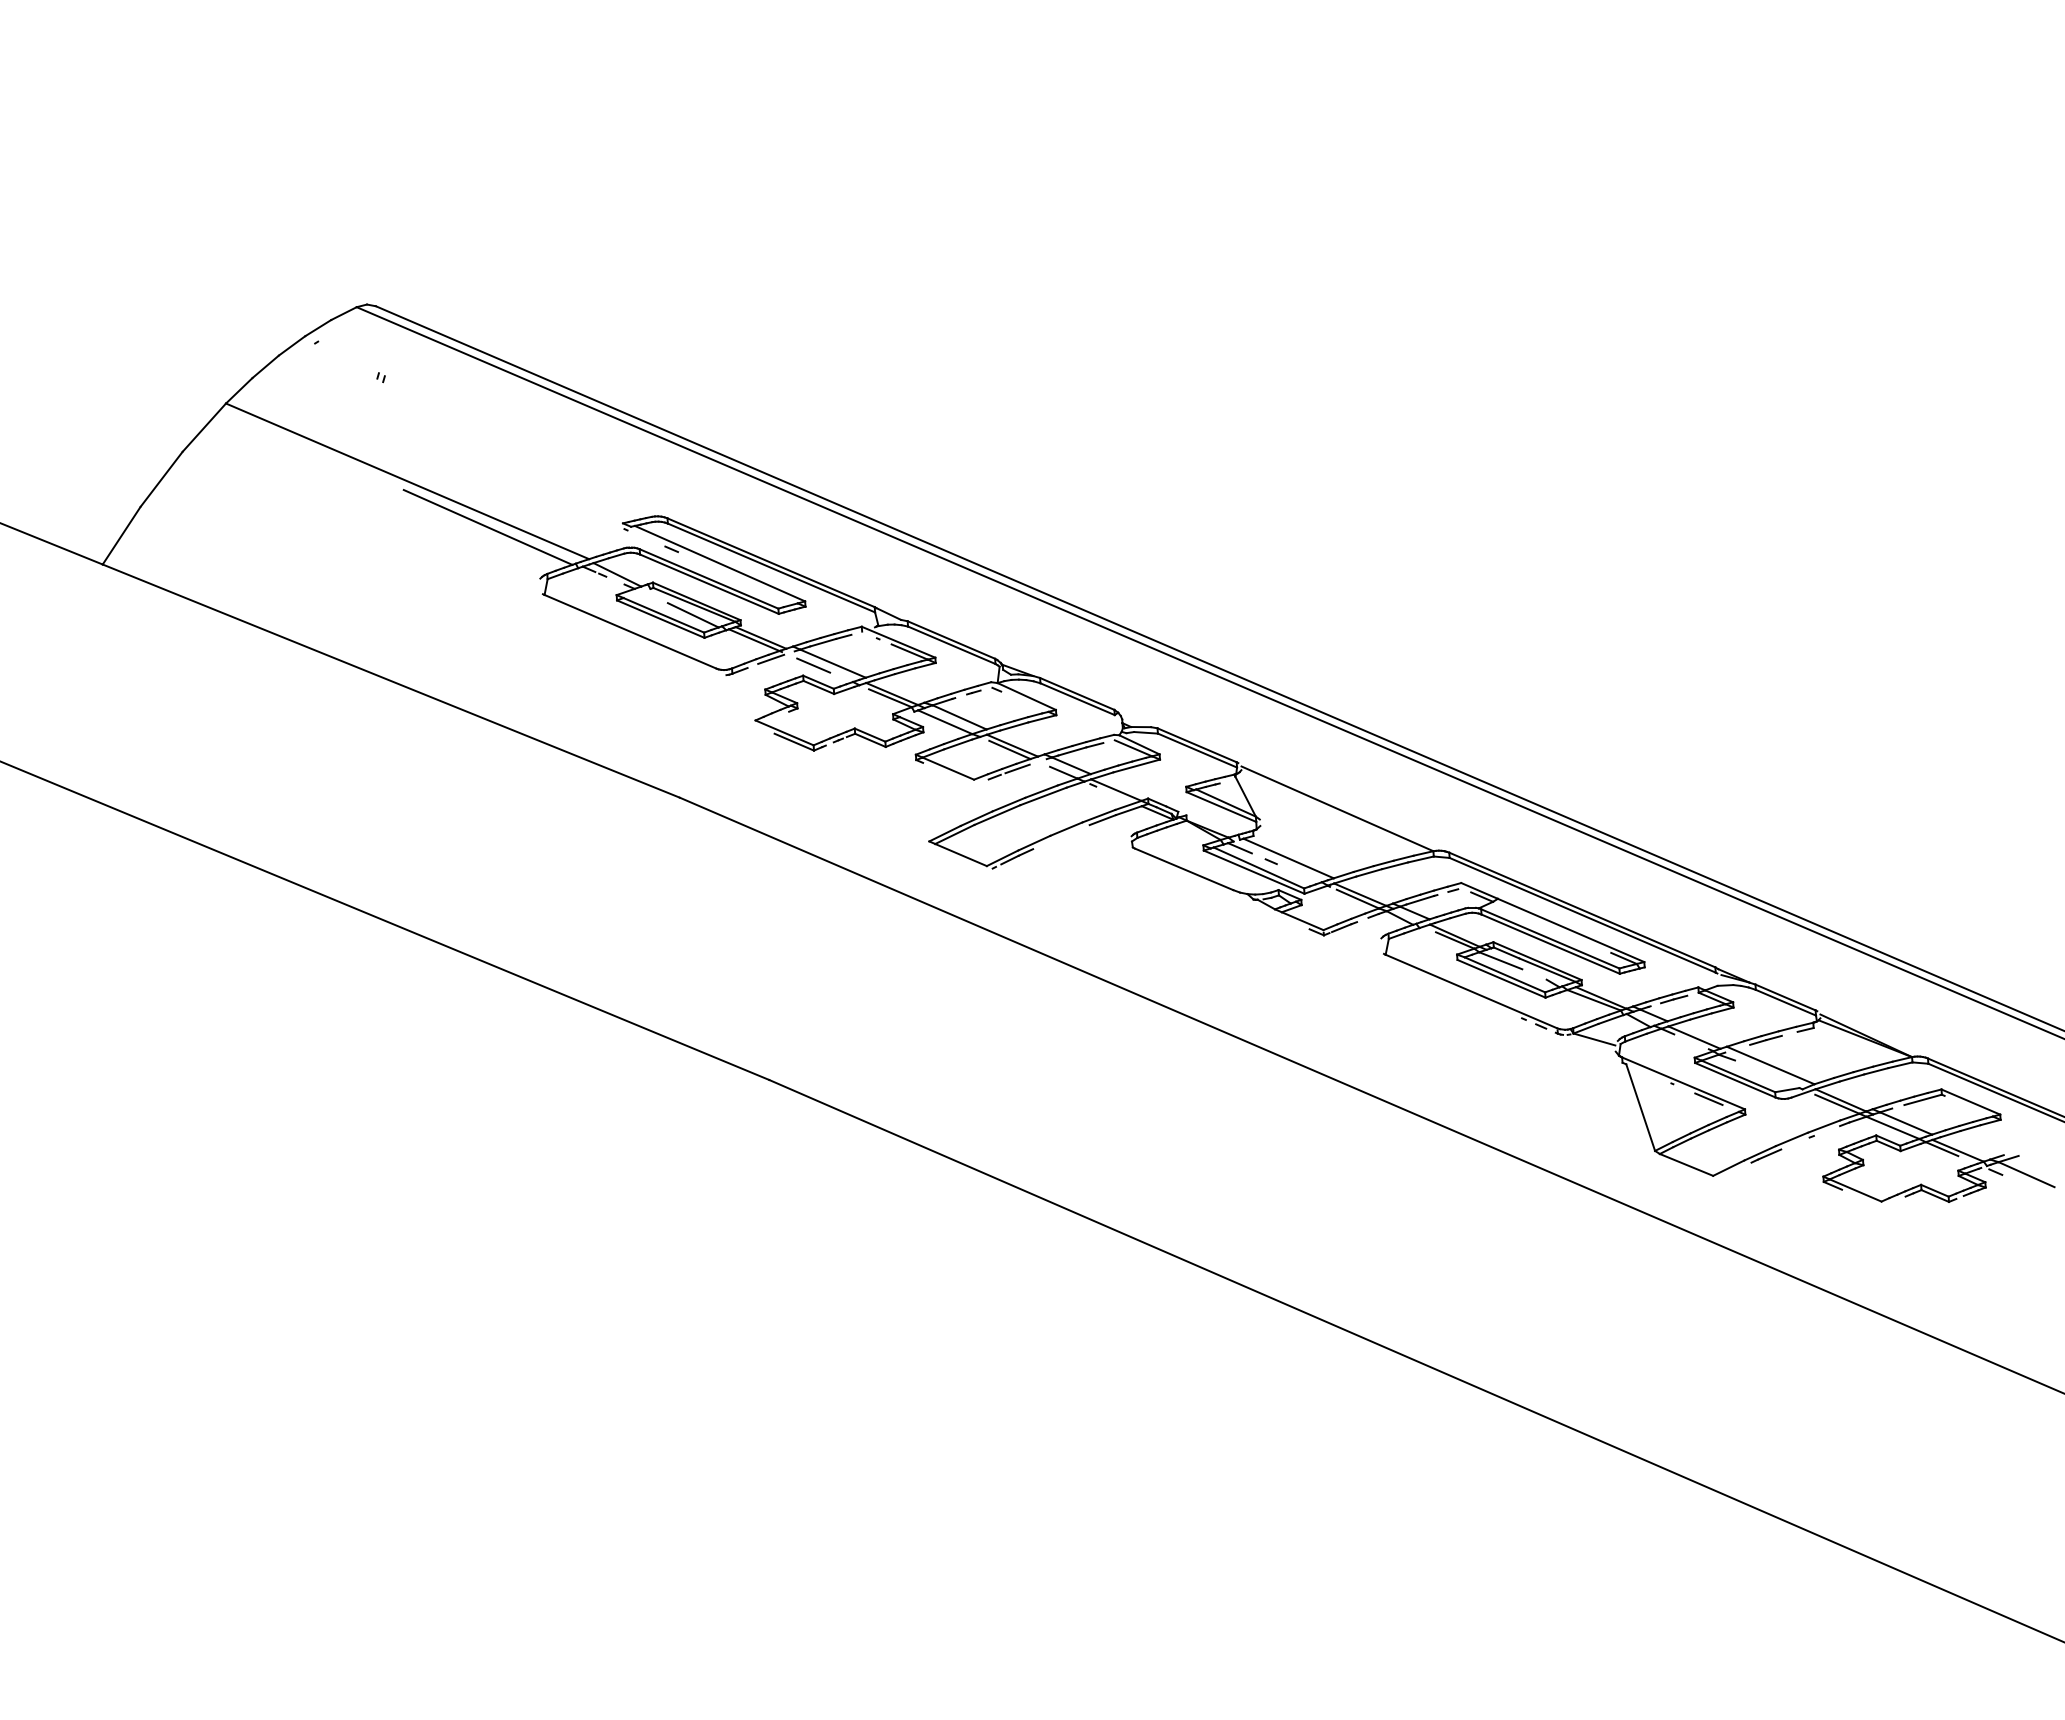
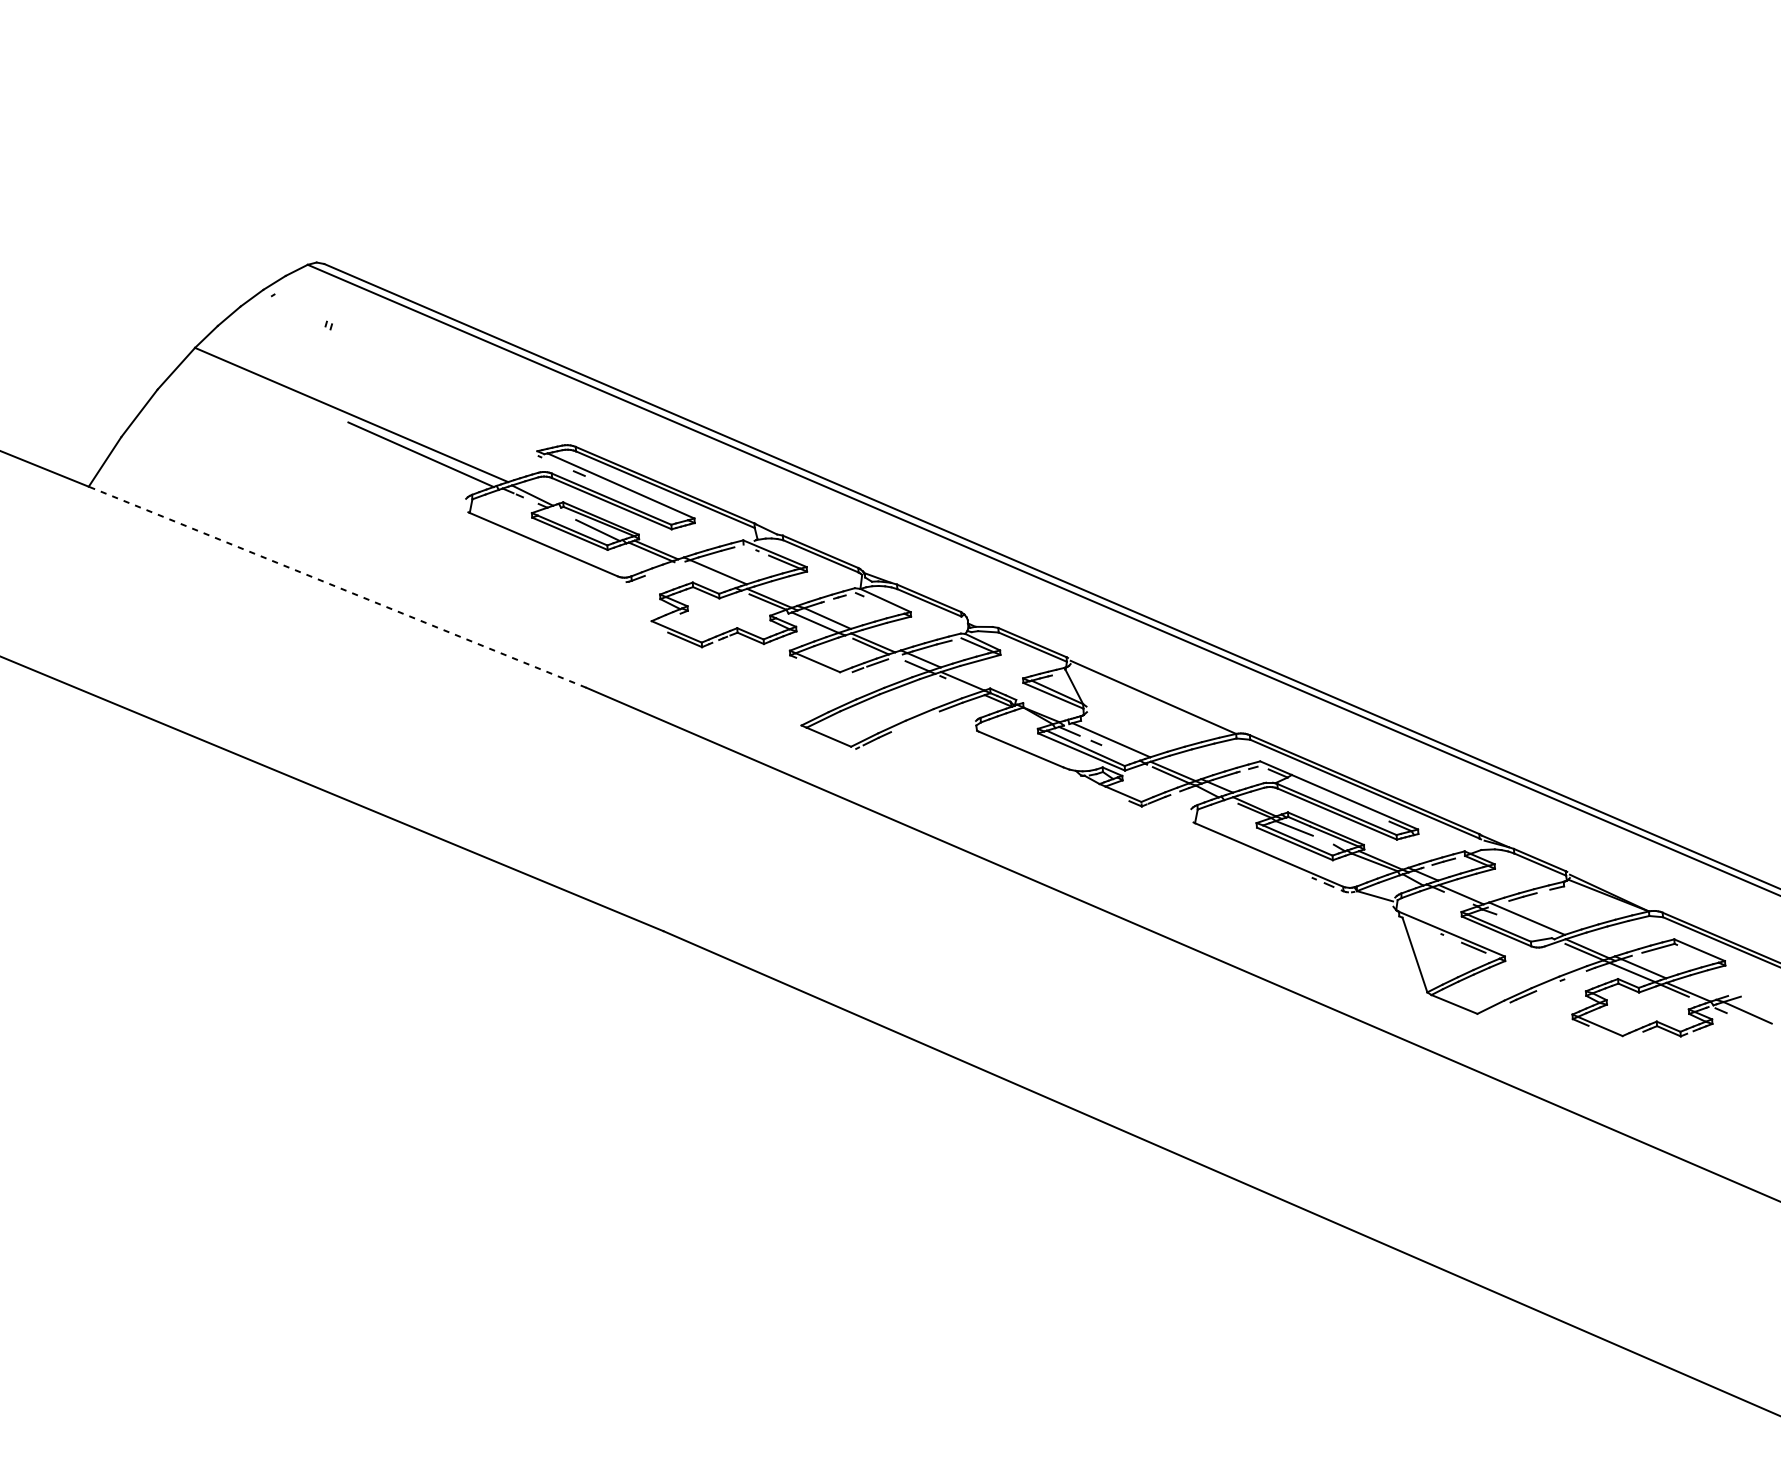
line: (771, 658) -> (665, 567), removed
line: (813, 665) -> (701, 573), removed
line: (390, 680) -> (336, 586), solid -> dashed

